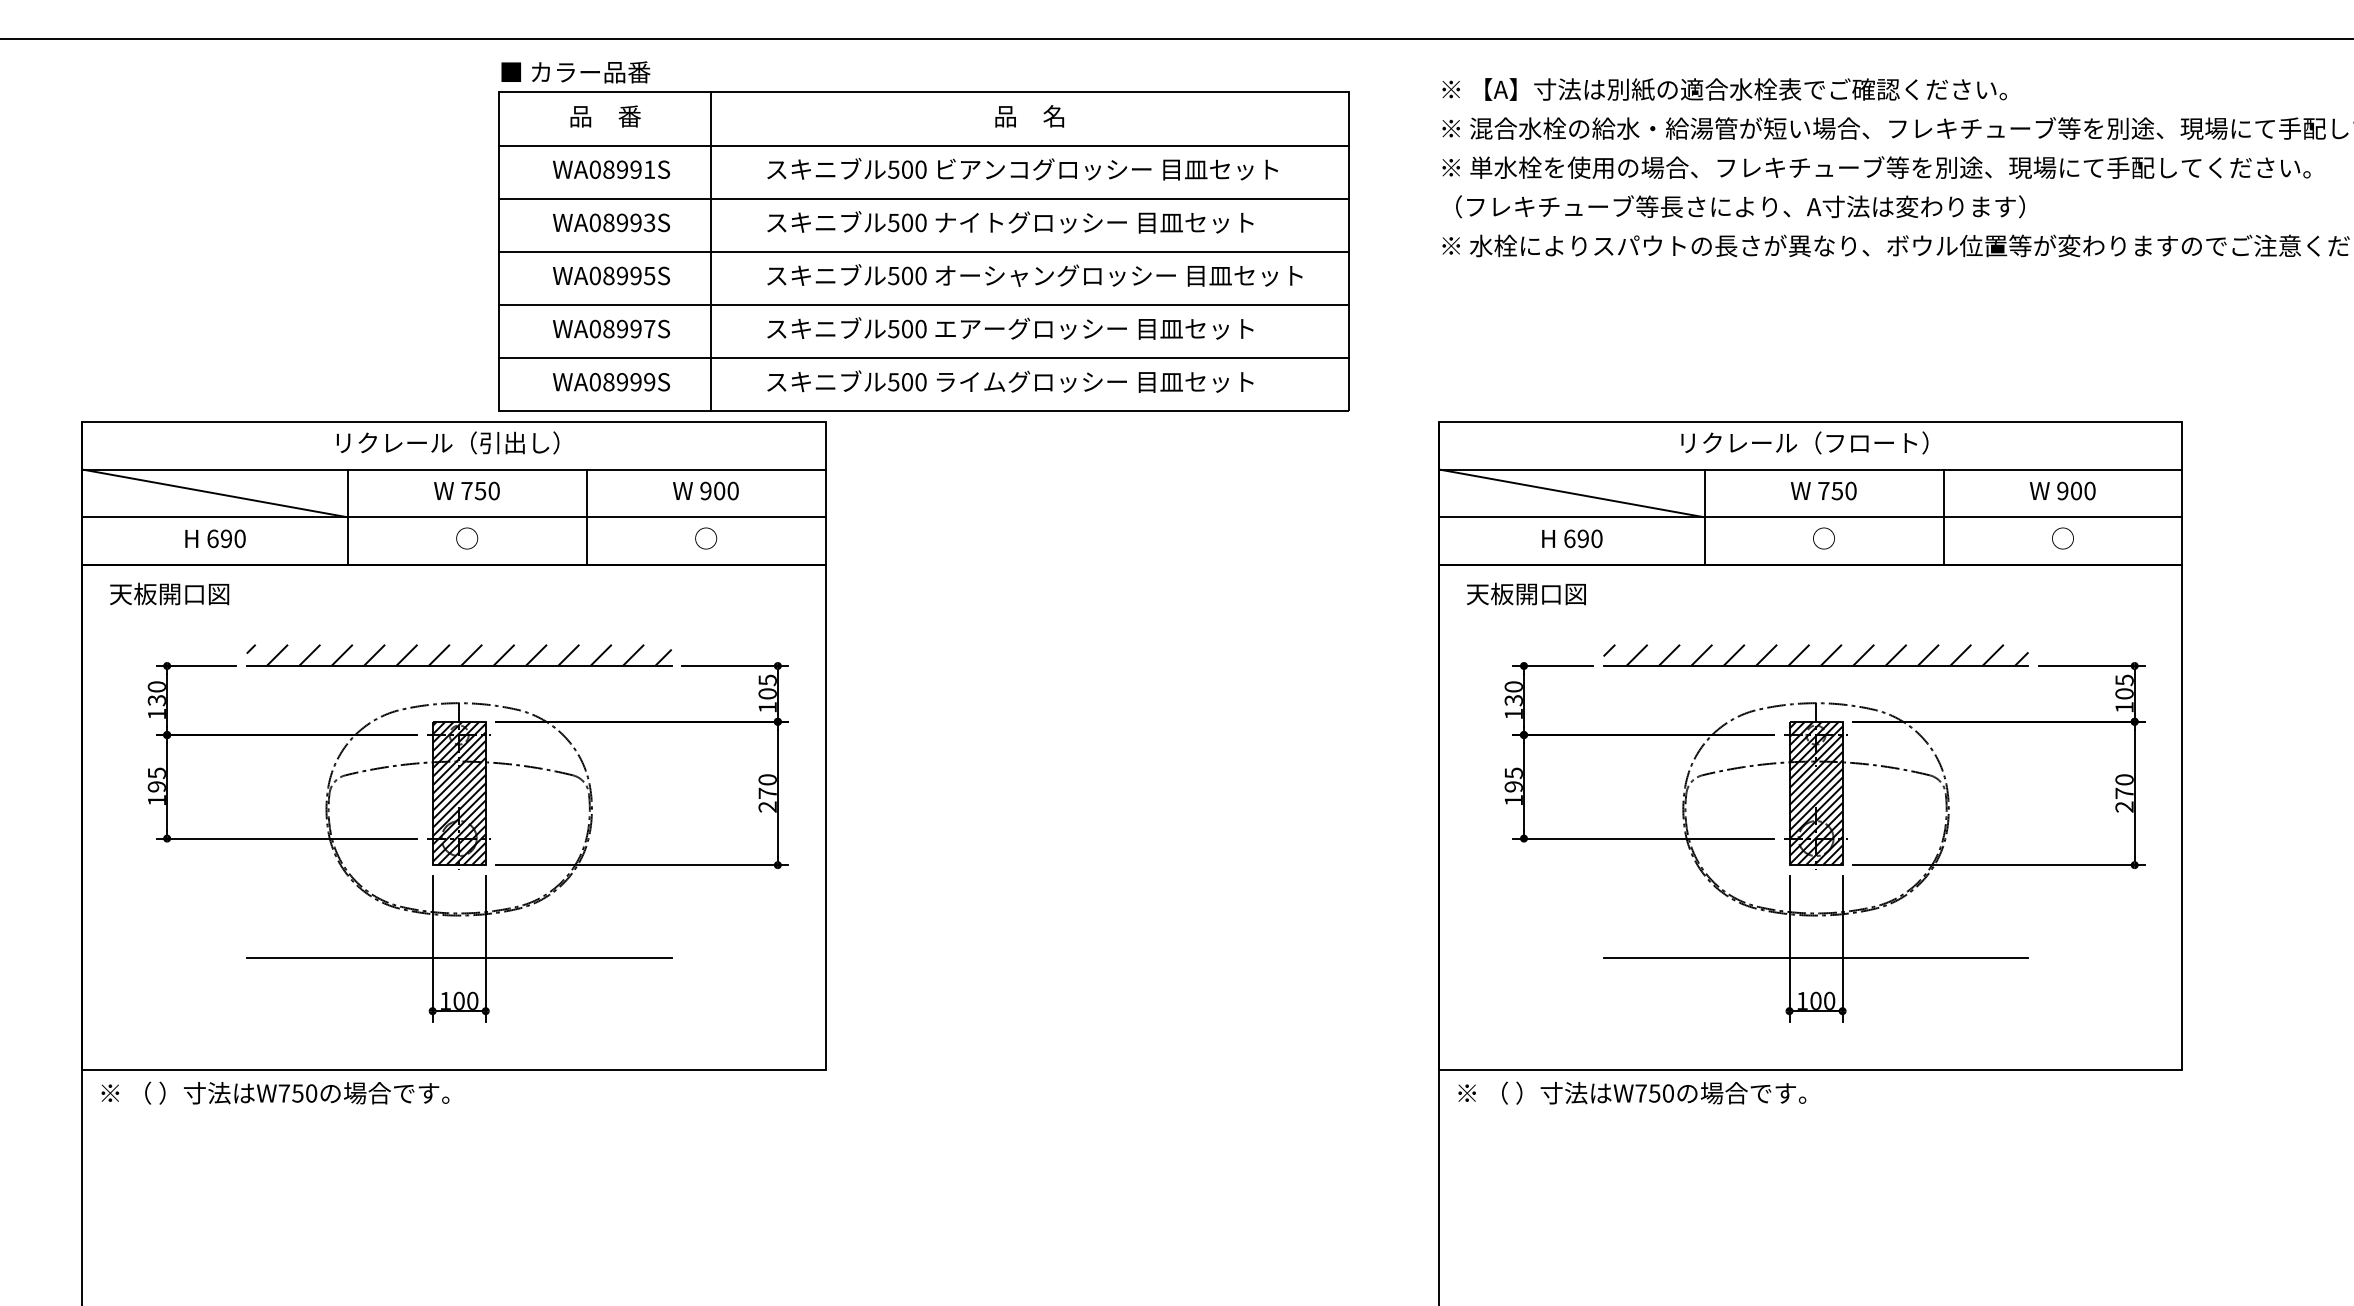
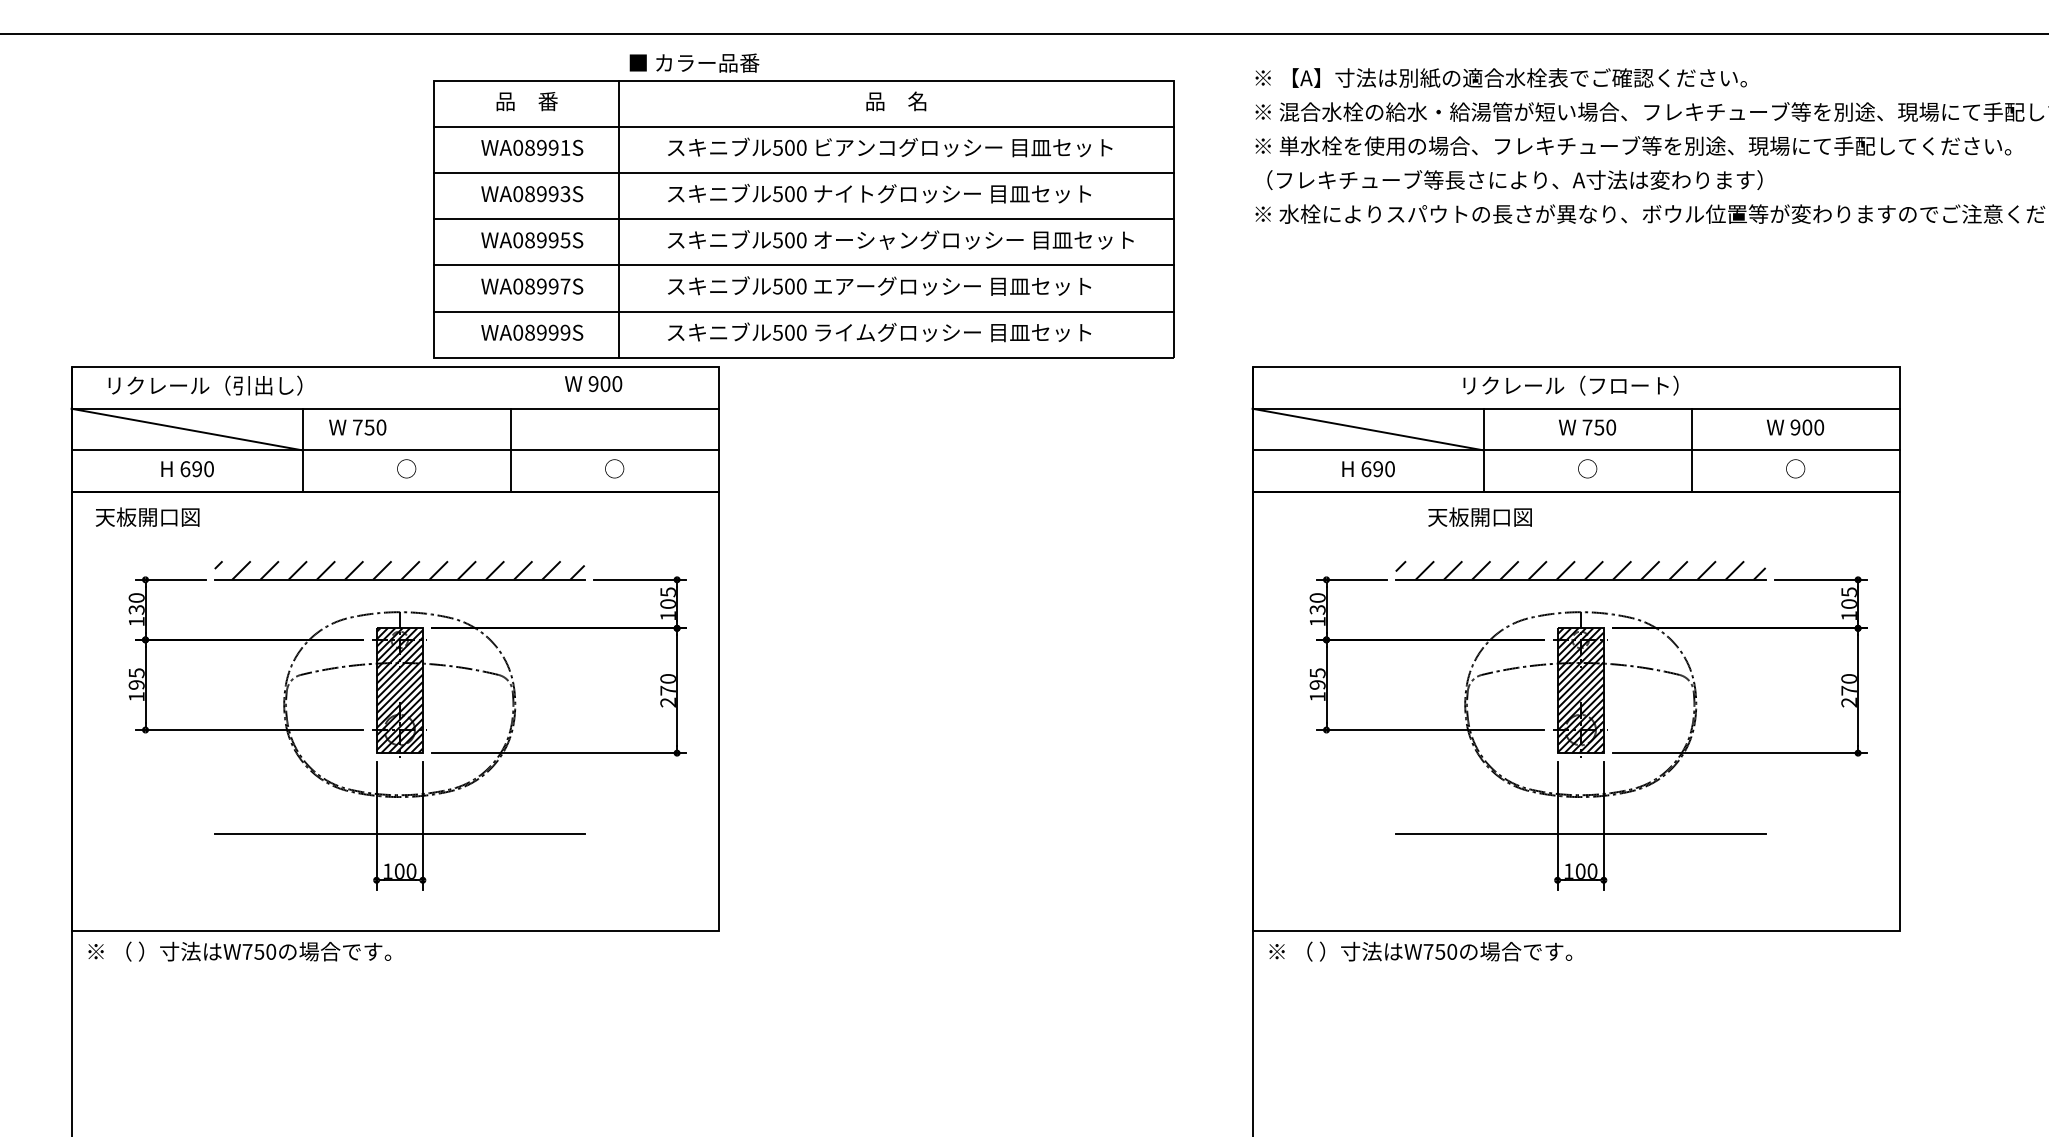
text: (575, 72) -> (694, 63), moved
text: (447, 442) -> (205, 385), moved
text: (466, 490) -> (357, 427), moved
text: (705, 490) -> (593, 383), moved
text: (1526, 593) -> (1480, 516), moved

